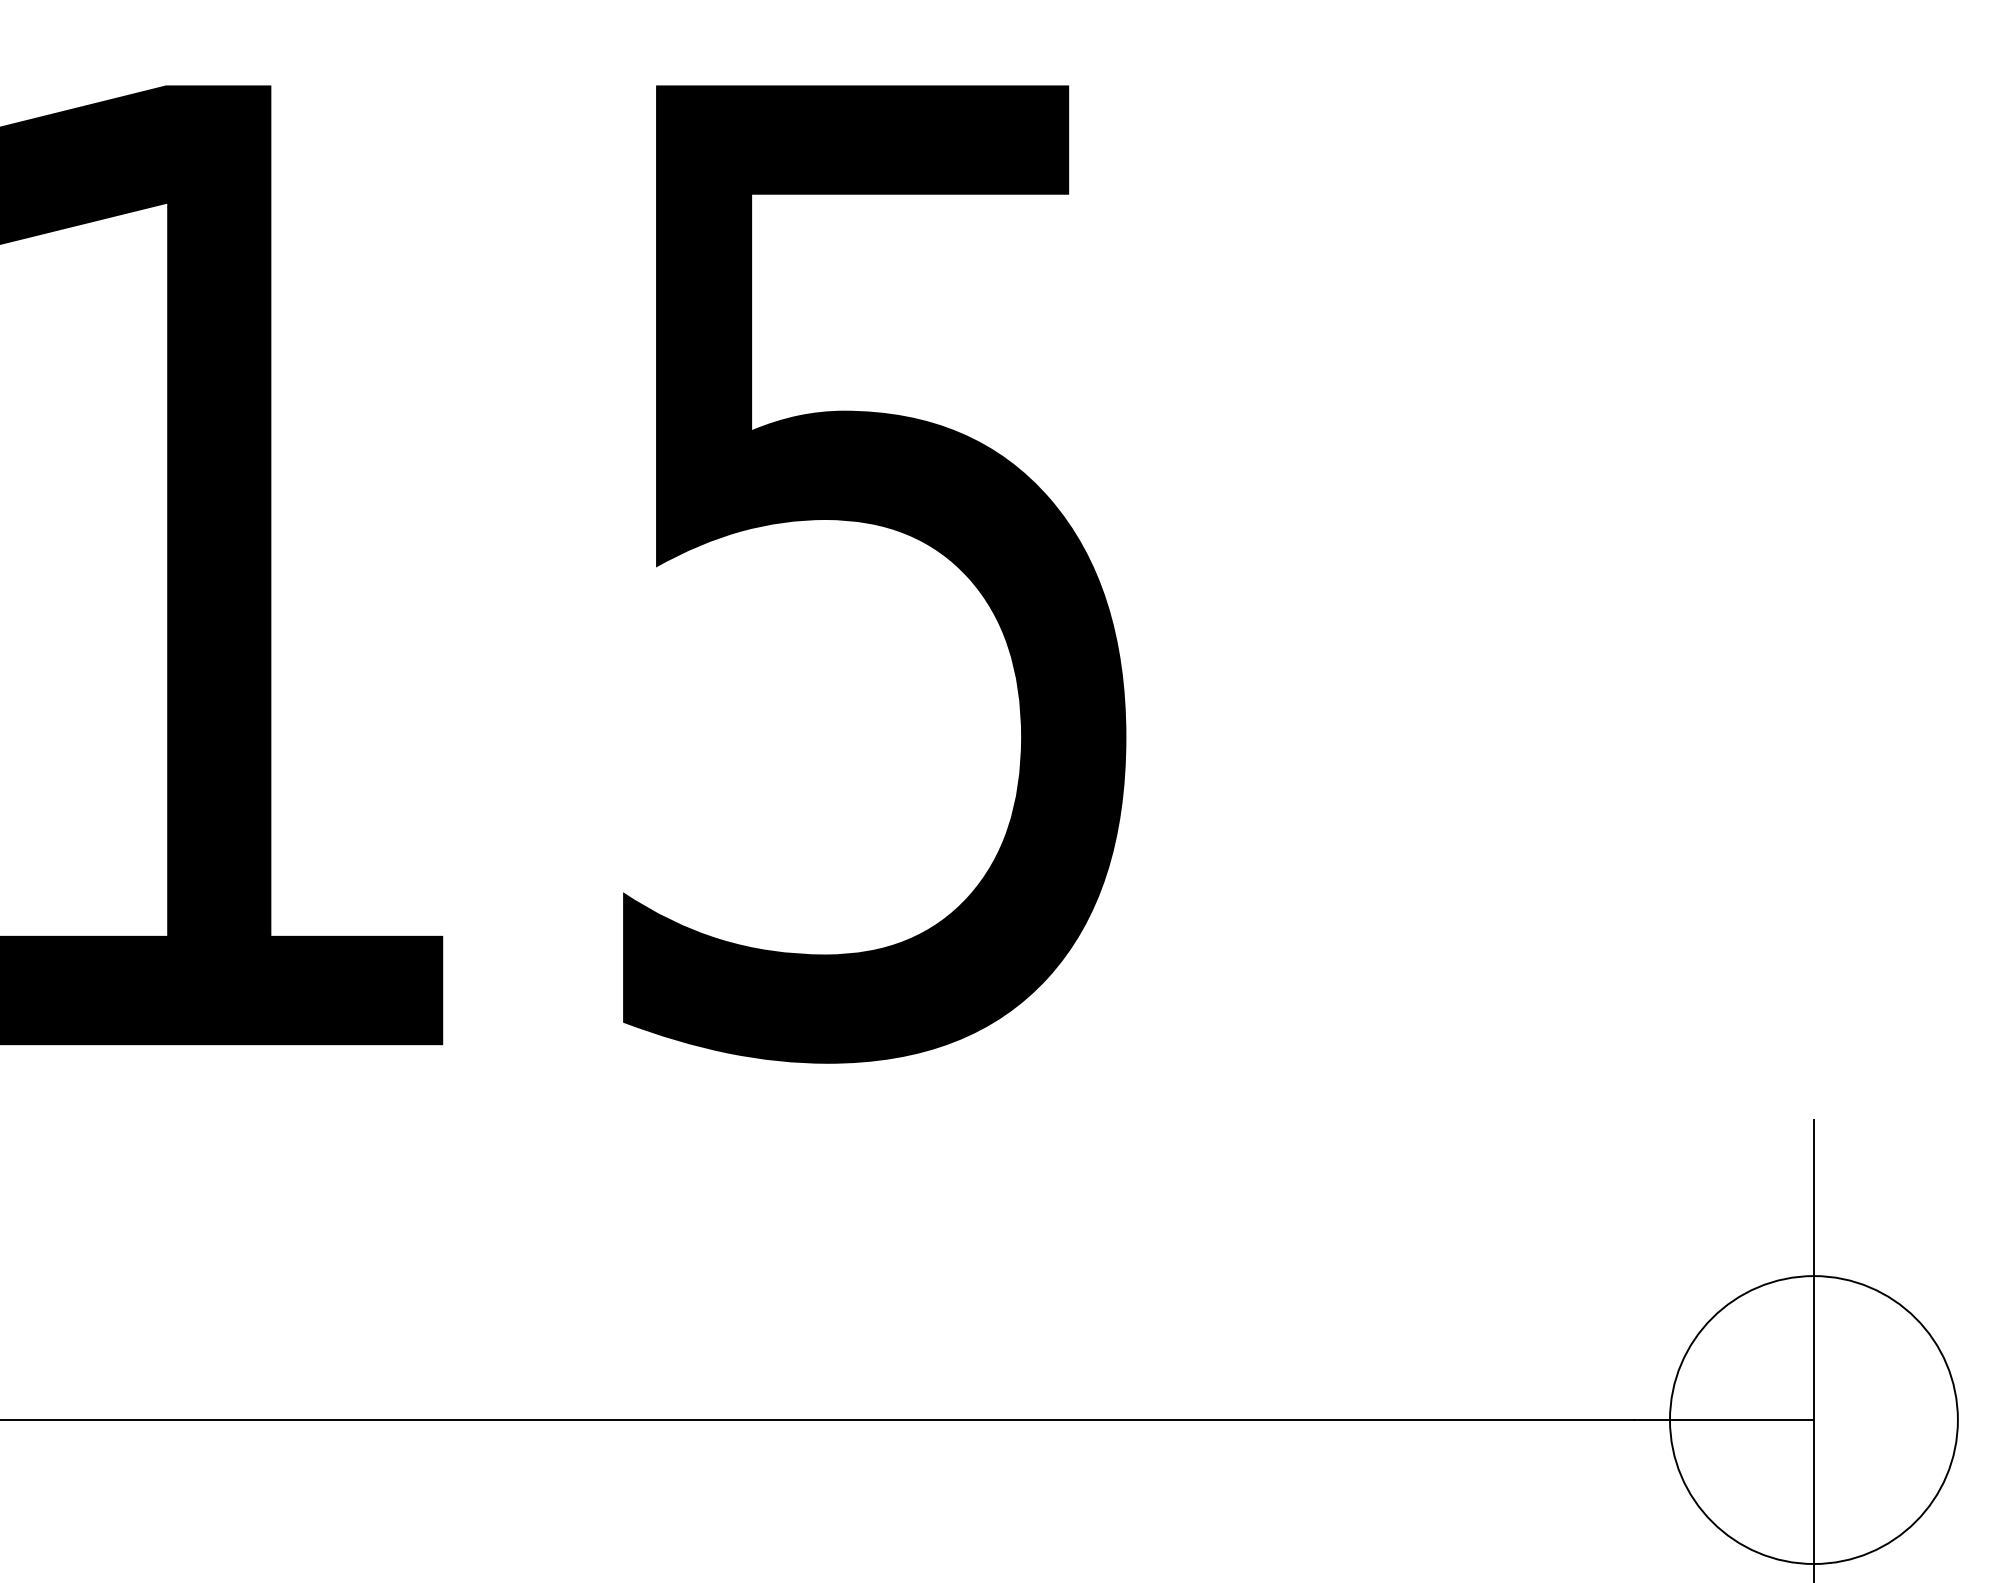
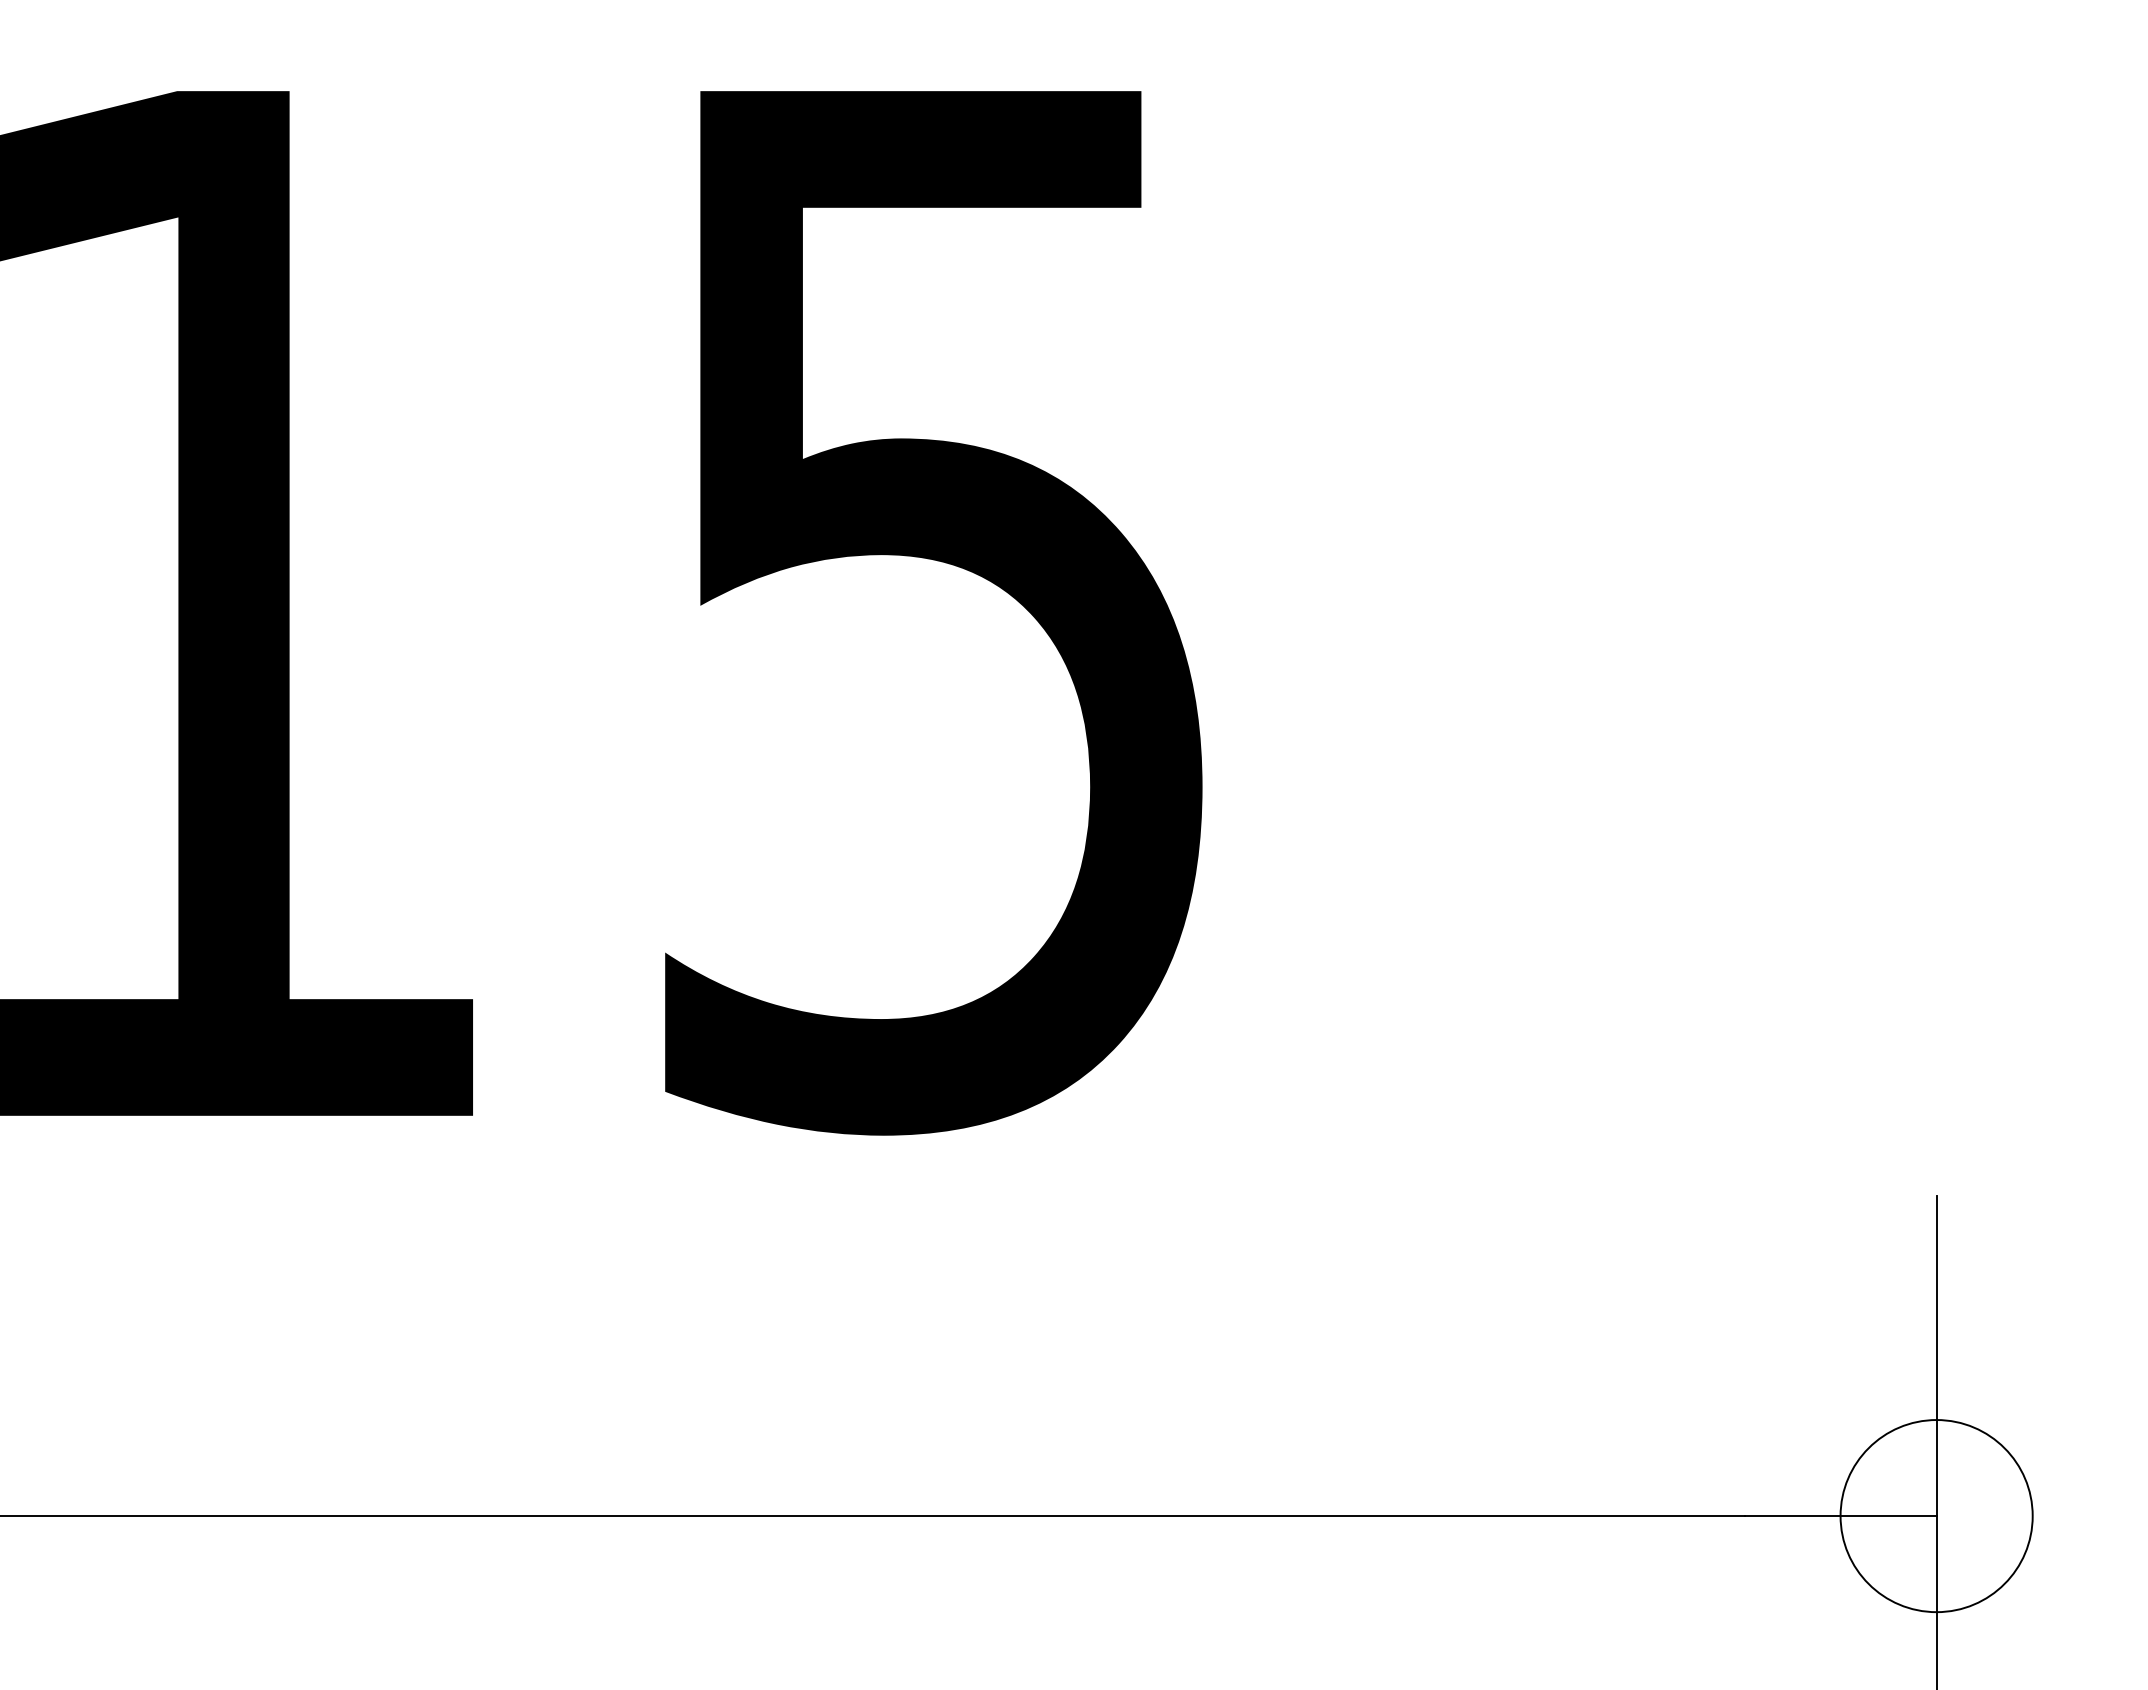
circle: (1813, 1420) -> (1936, 1516), size x0.62

